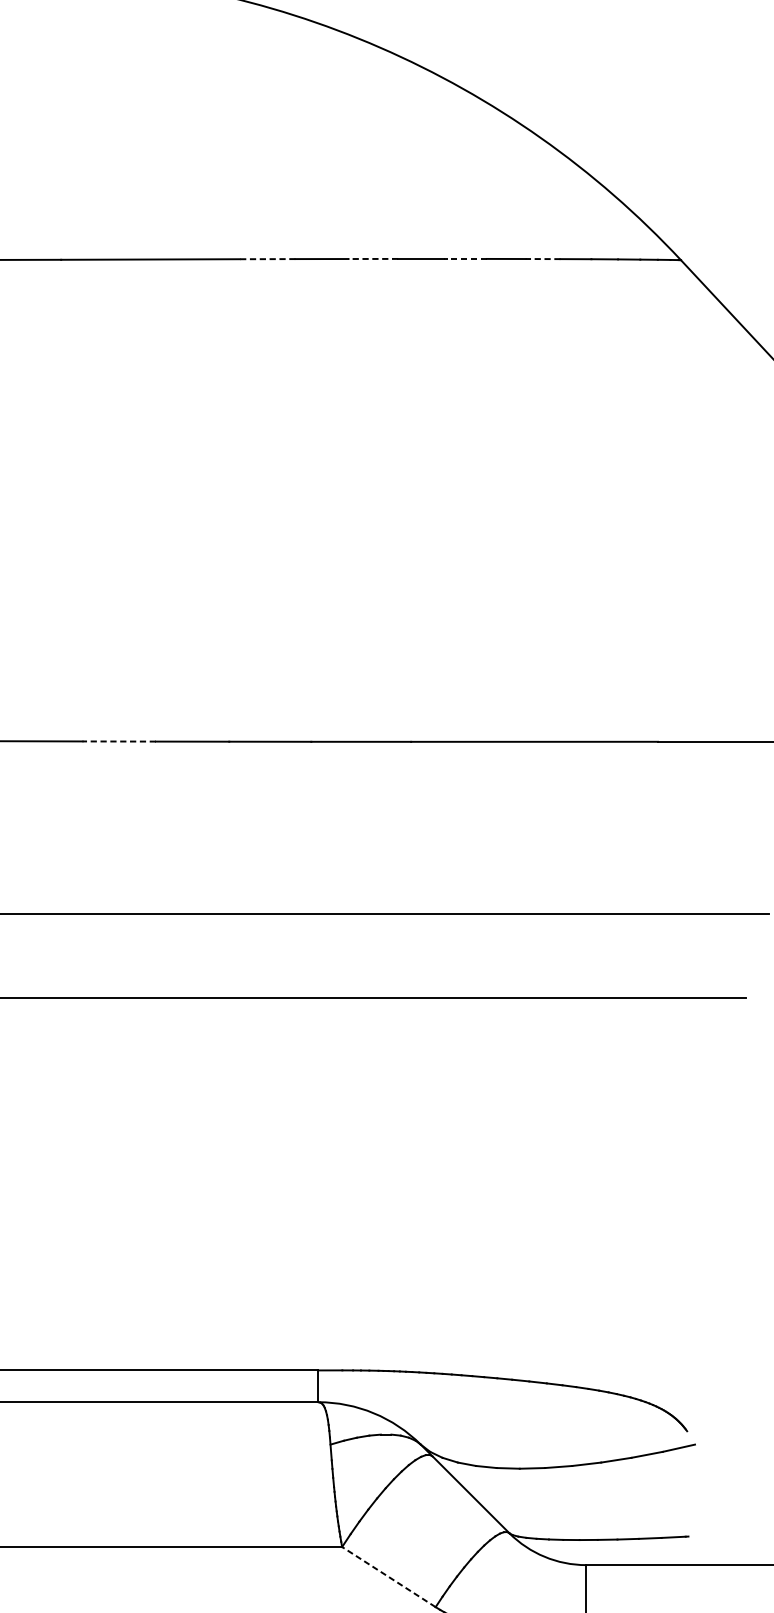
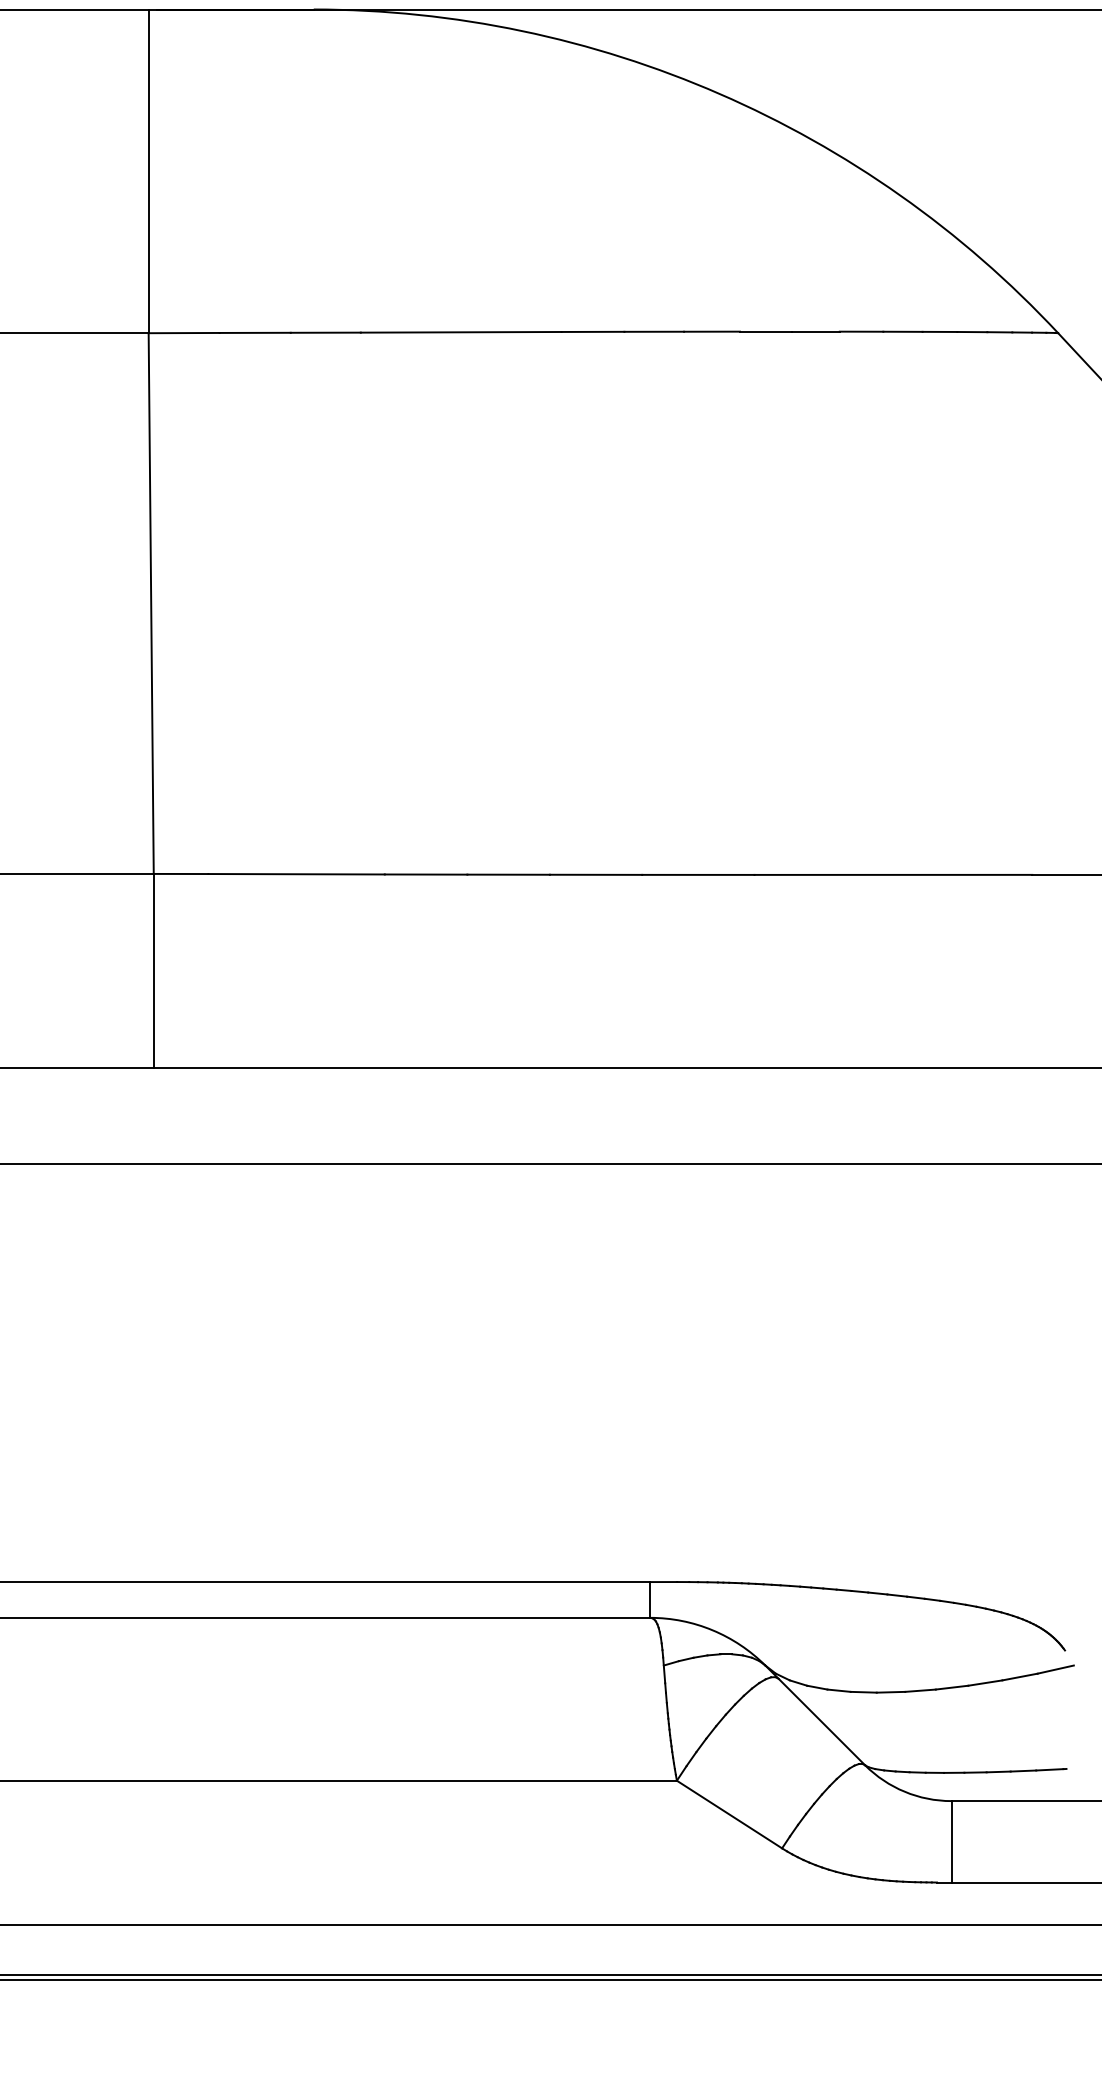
line: (267, 258) -> (592, 331), dashed -> solid
line: (373, 258) -> (712, 331), dashed -> solid
line: (465, 258) -> (815, 331), dashed -> solid
line: (542, 258) -> (902, 331), dashed -> solid
line: (118, 741) -> (425, 874), dashed -> solid
line: (388, 1577) -> (729, 1814), dashed -> solid

